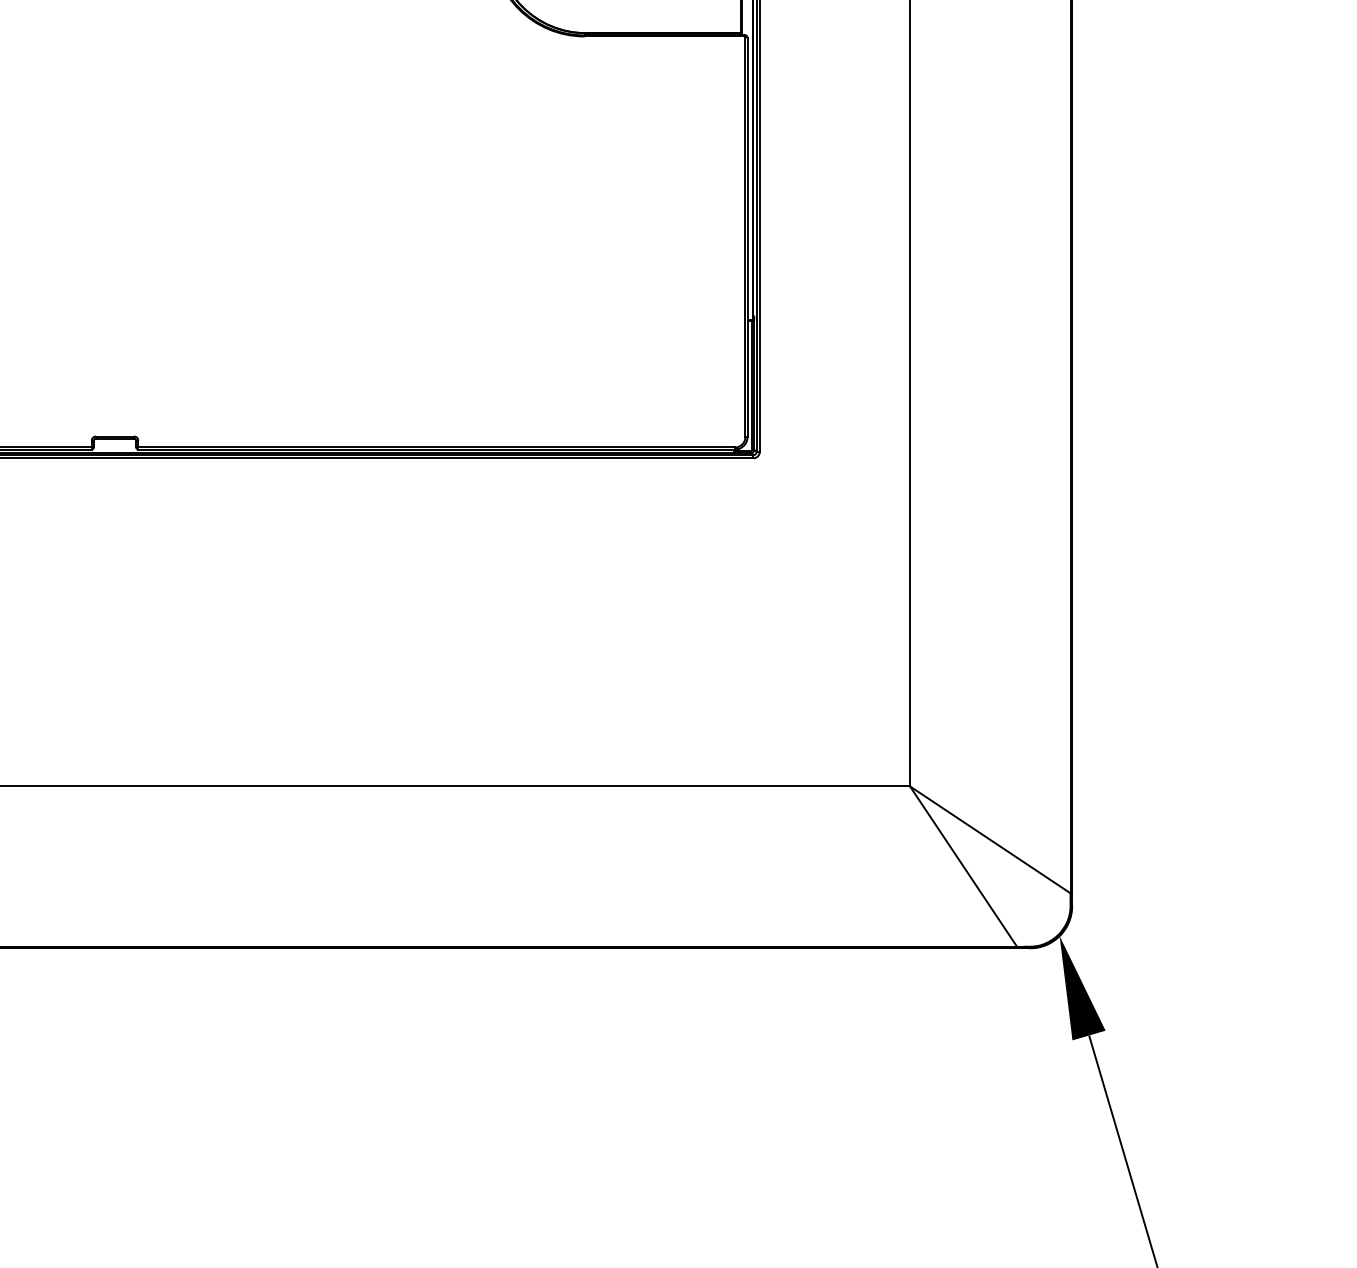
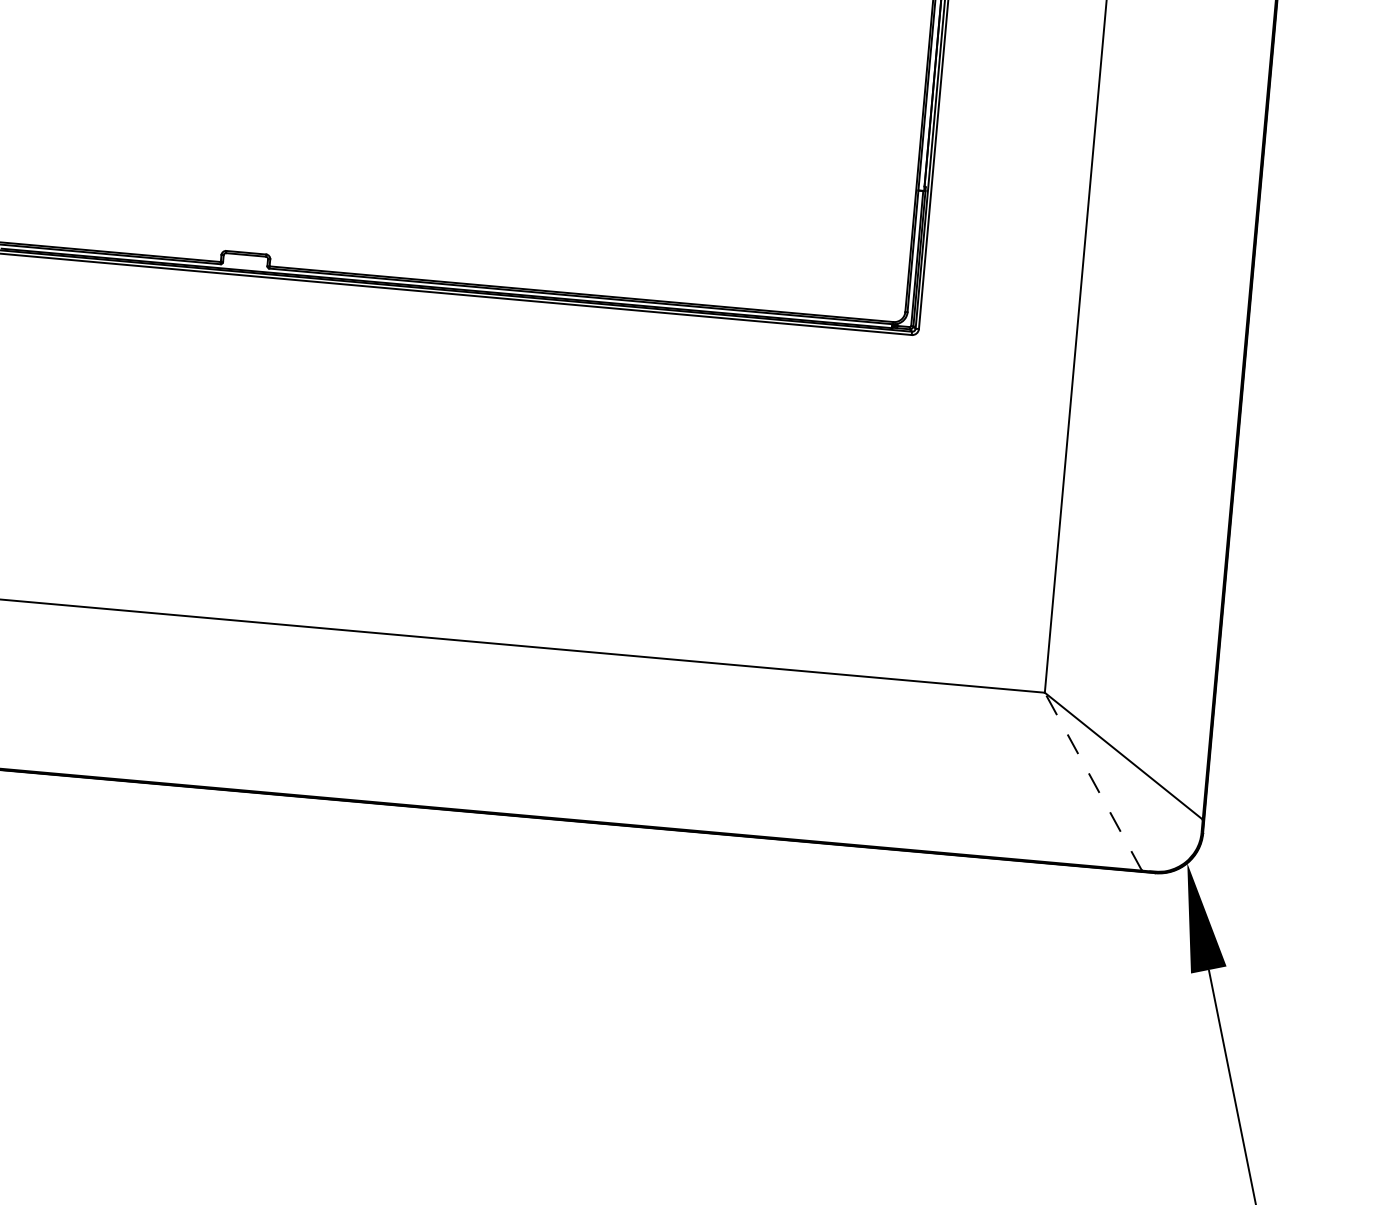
line: (963, 866) -> (1093, 781), solid -> dashed

